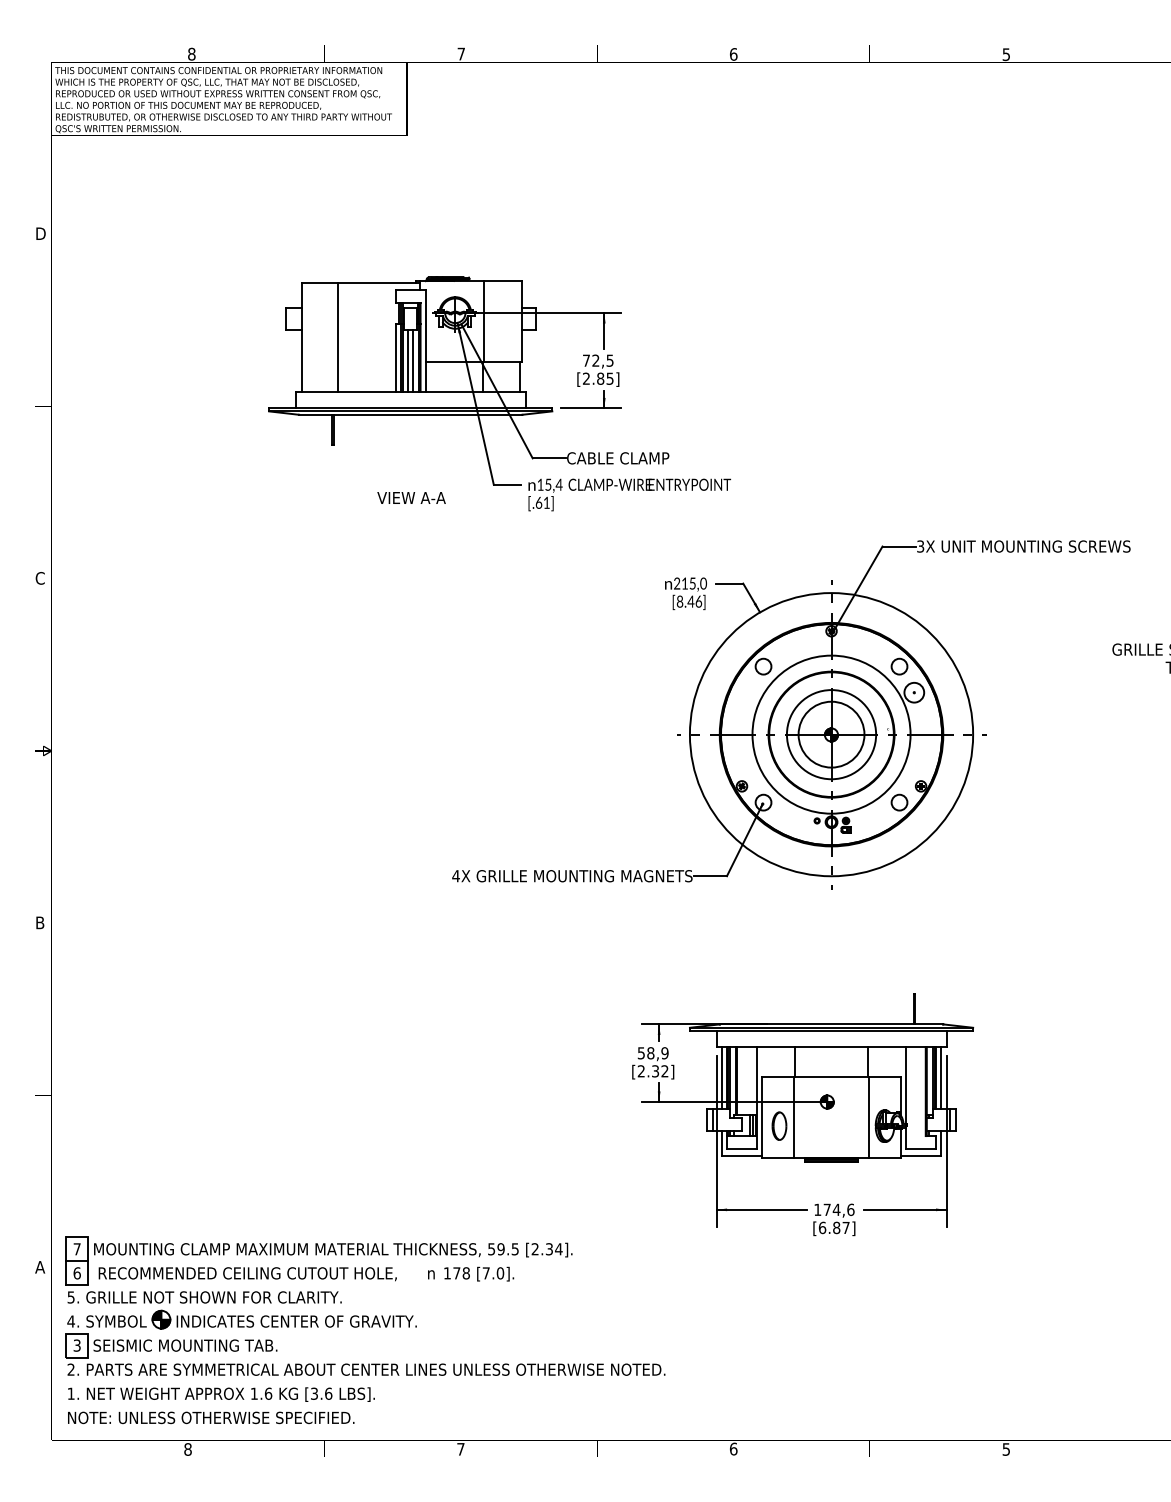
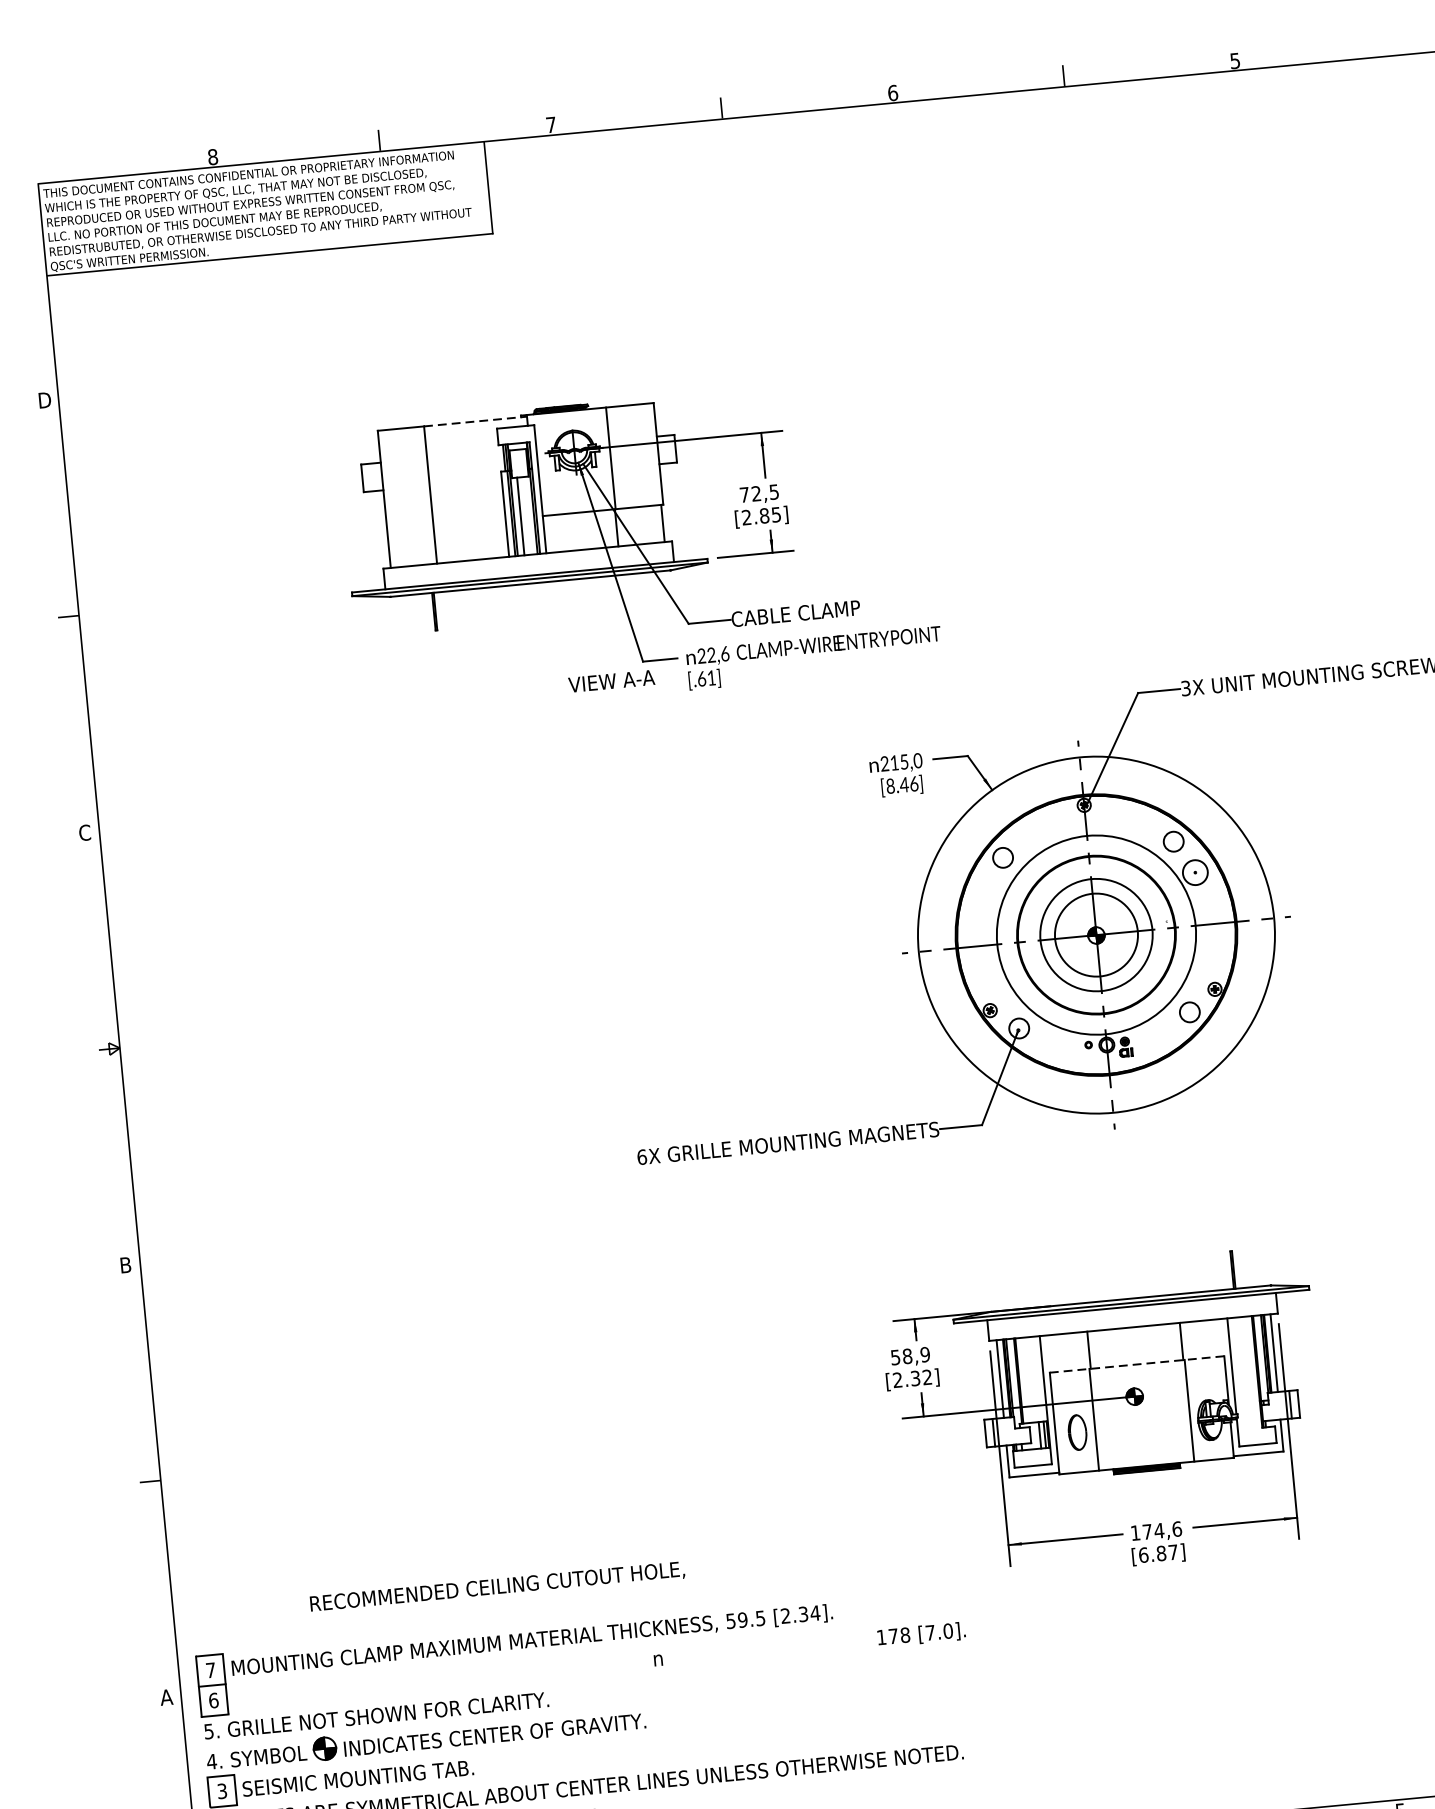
line: (379, 282) -> (475, 421), solid -> dashed
line: (413, 361) -> (527, 516), removed
text: (549, 484) -> (712, 654), 15,4 -> 22,6
text: (411, 497) -> (611, 680), moved
text: (455, 876) -> (641, 1157), 4X -> 6X
line: (831, 1076) -> (1136, 1364), solid -> dashed
text: (479, 1273) -> (921, 1633), moved
text: (247, 1274) -> (497, 1587), moved

